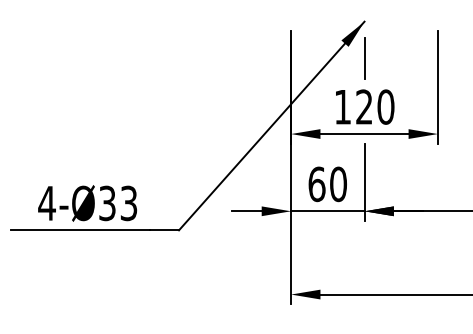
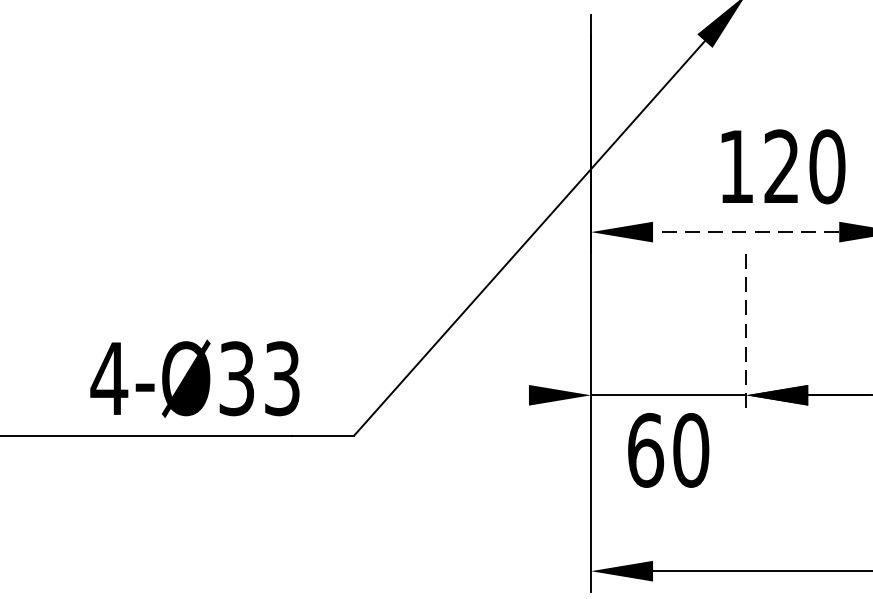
line: (364, 58) -> (746, 72), removed
text: (365, 106) -> (784, 165), moved
line: (364, 134) -> (746, 233), solid -> dashed
line: (364, 183) -> (746, 336), solid -> dashed
text: (327, 184) -> (667, 450), moved
text: (87, 203) -> (194, 378), moved
line: (246, 211) -> (496, 395), removed

